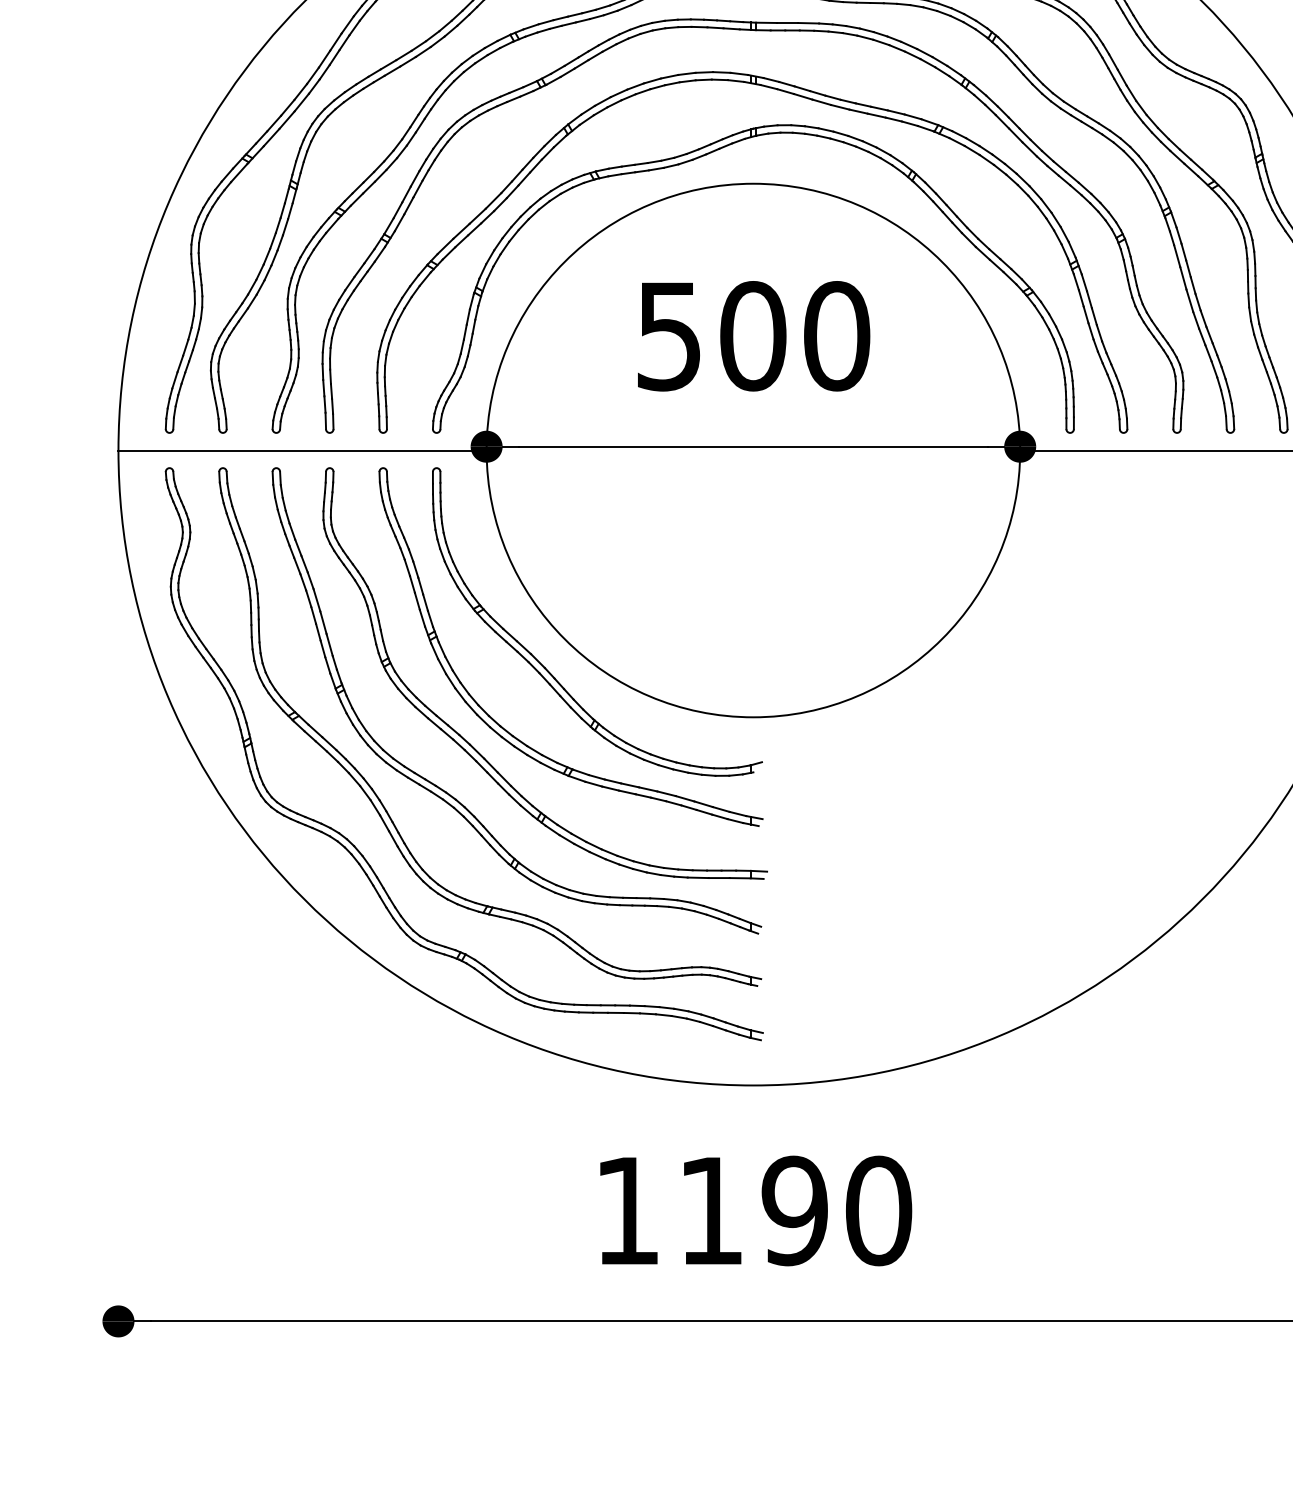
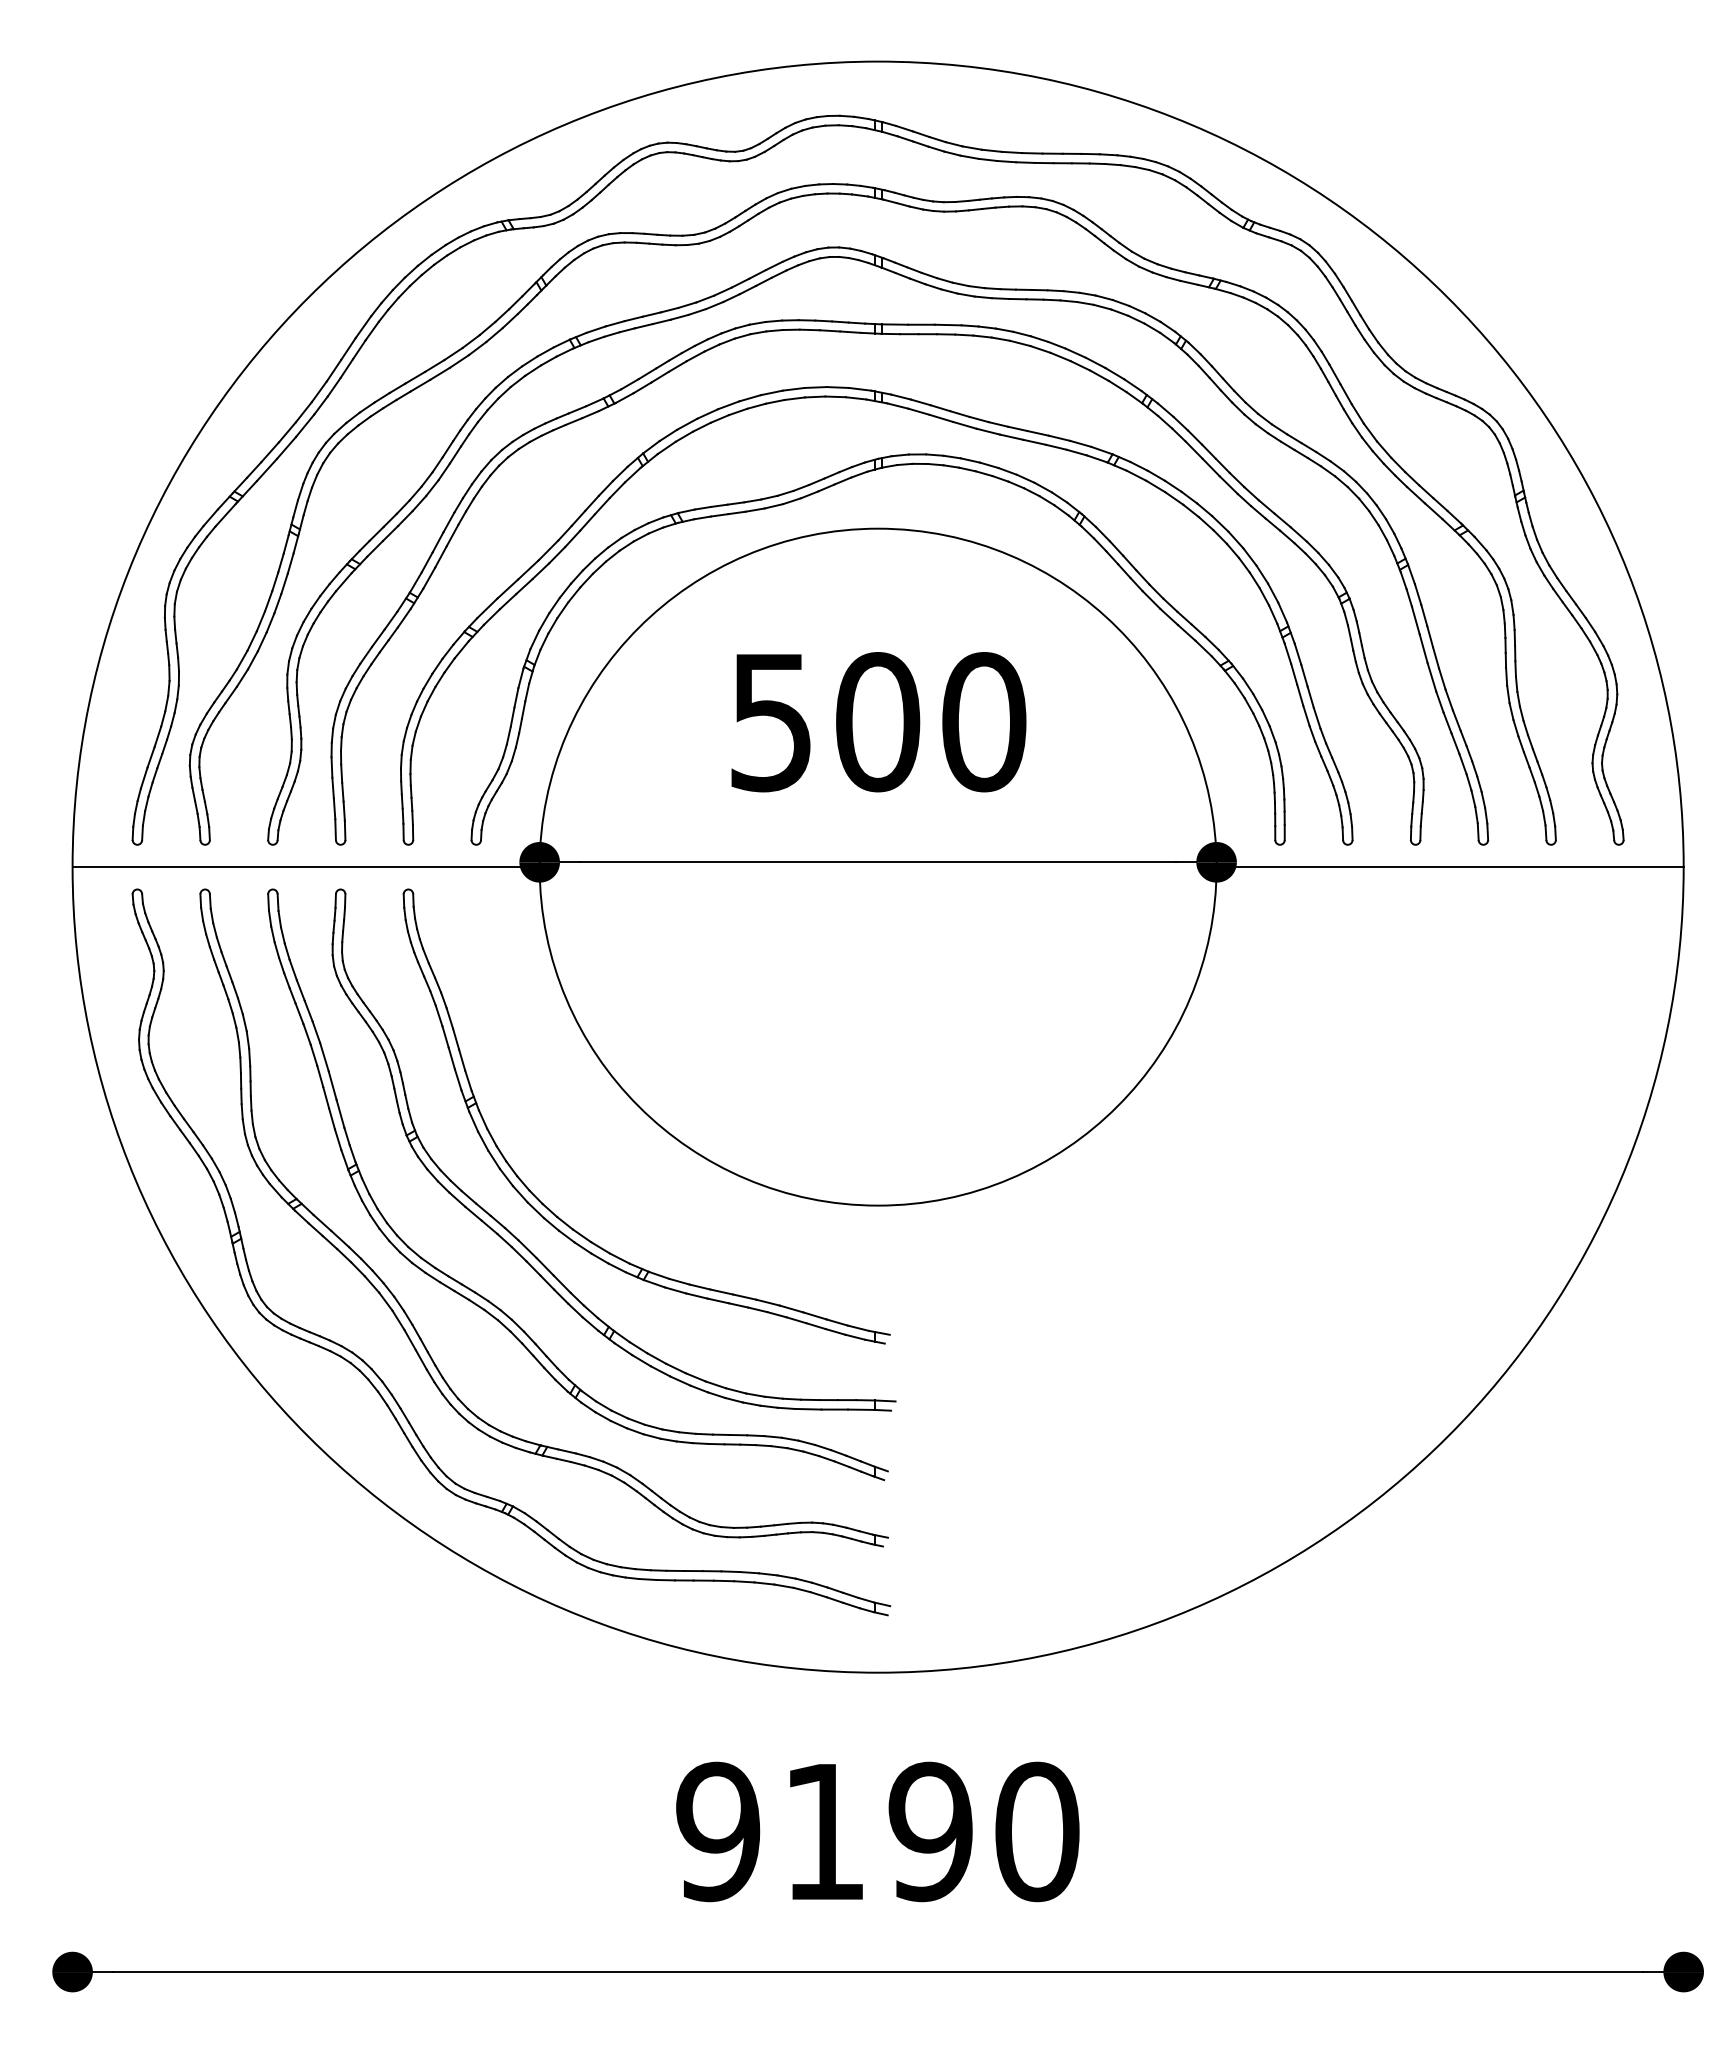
part: (547, 669) -> (617, 1145), removed
text: (627, 1210) -> (718, 1831), 1190 -> 9190

